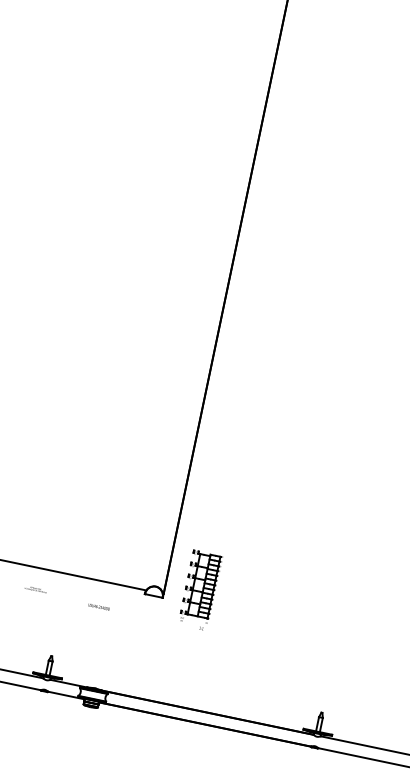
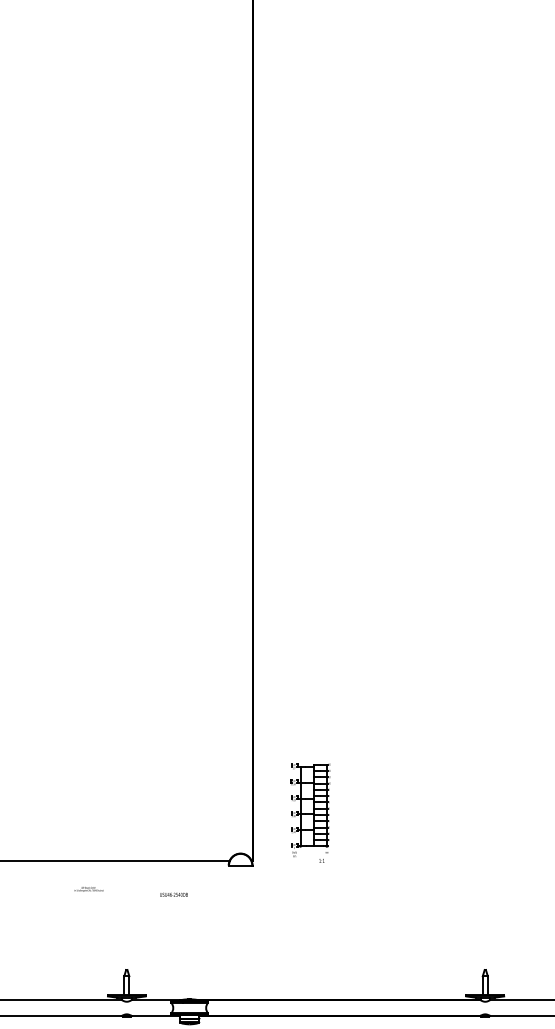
part: (200, 590) -> (310, 812), moved

